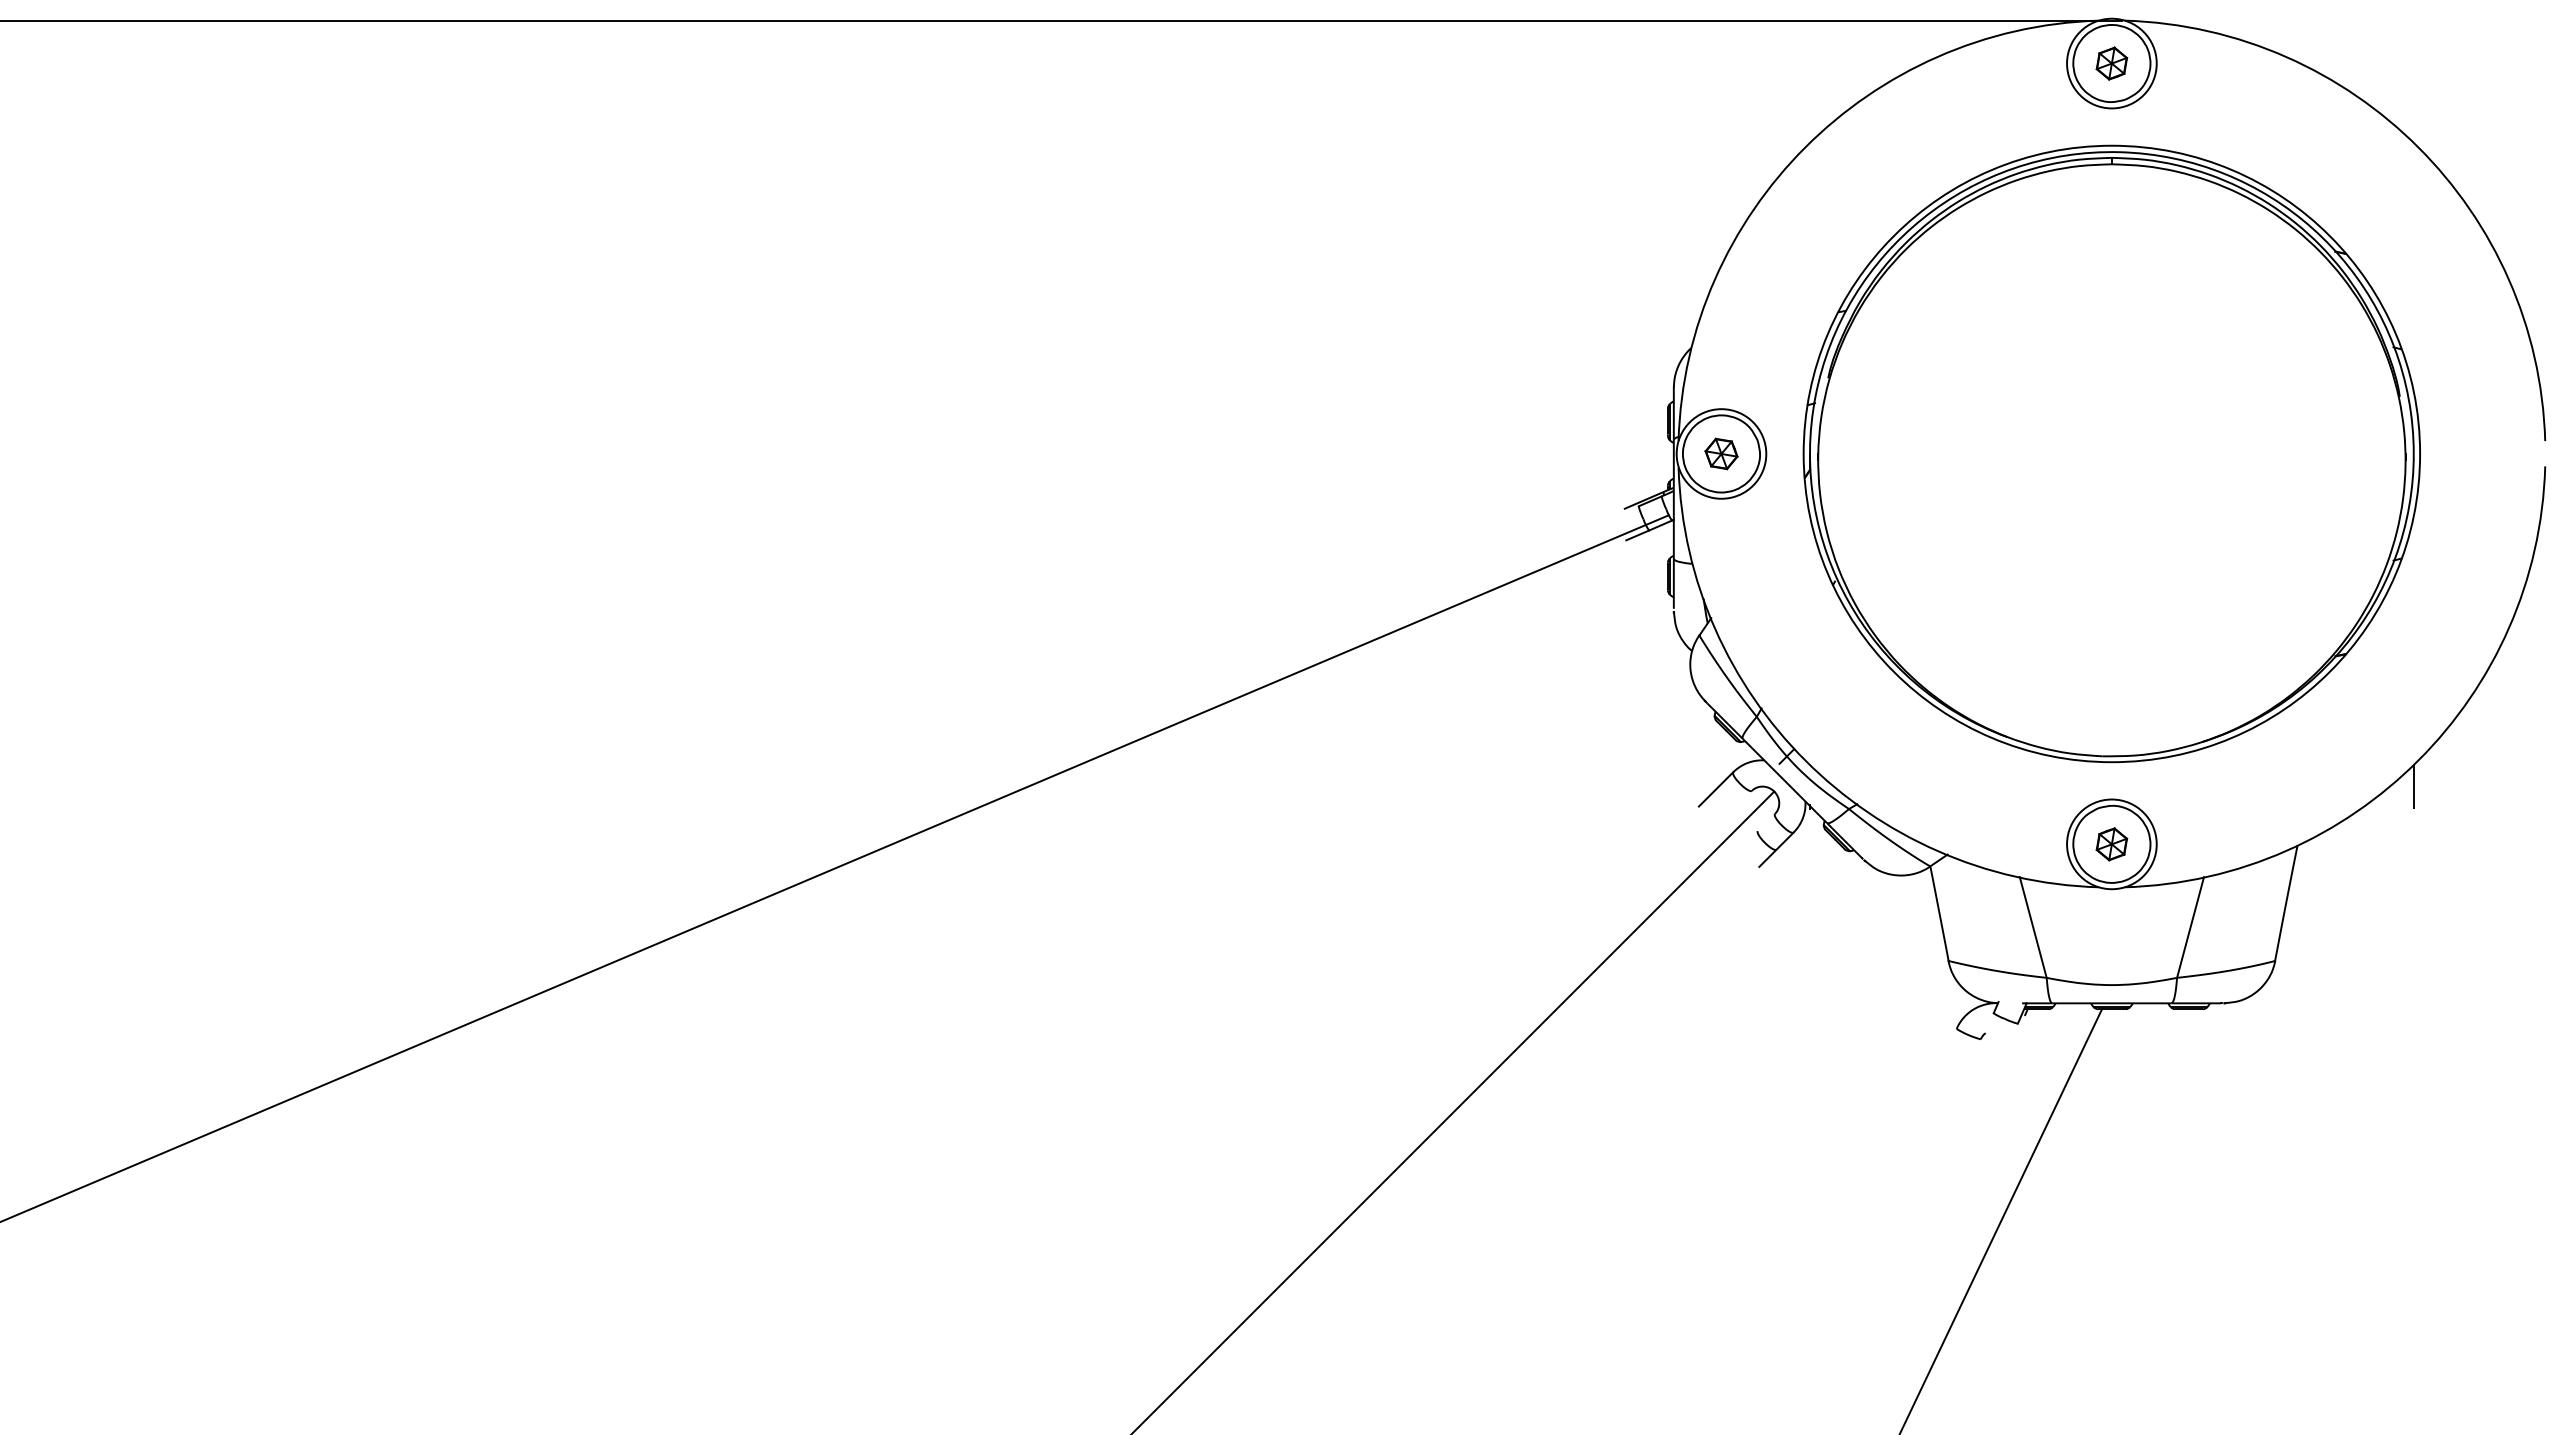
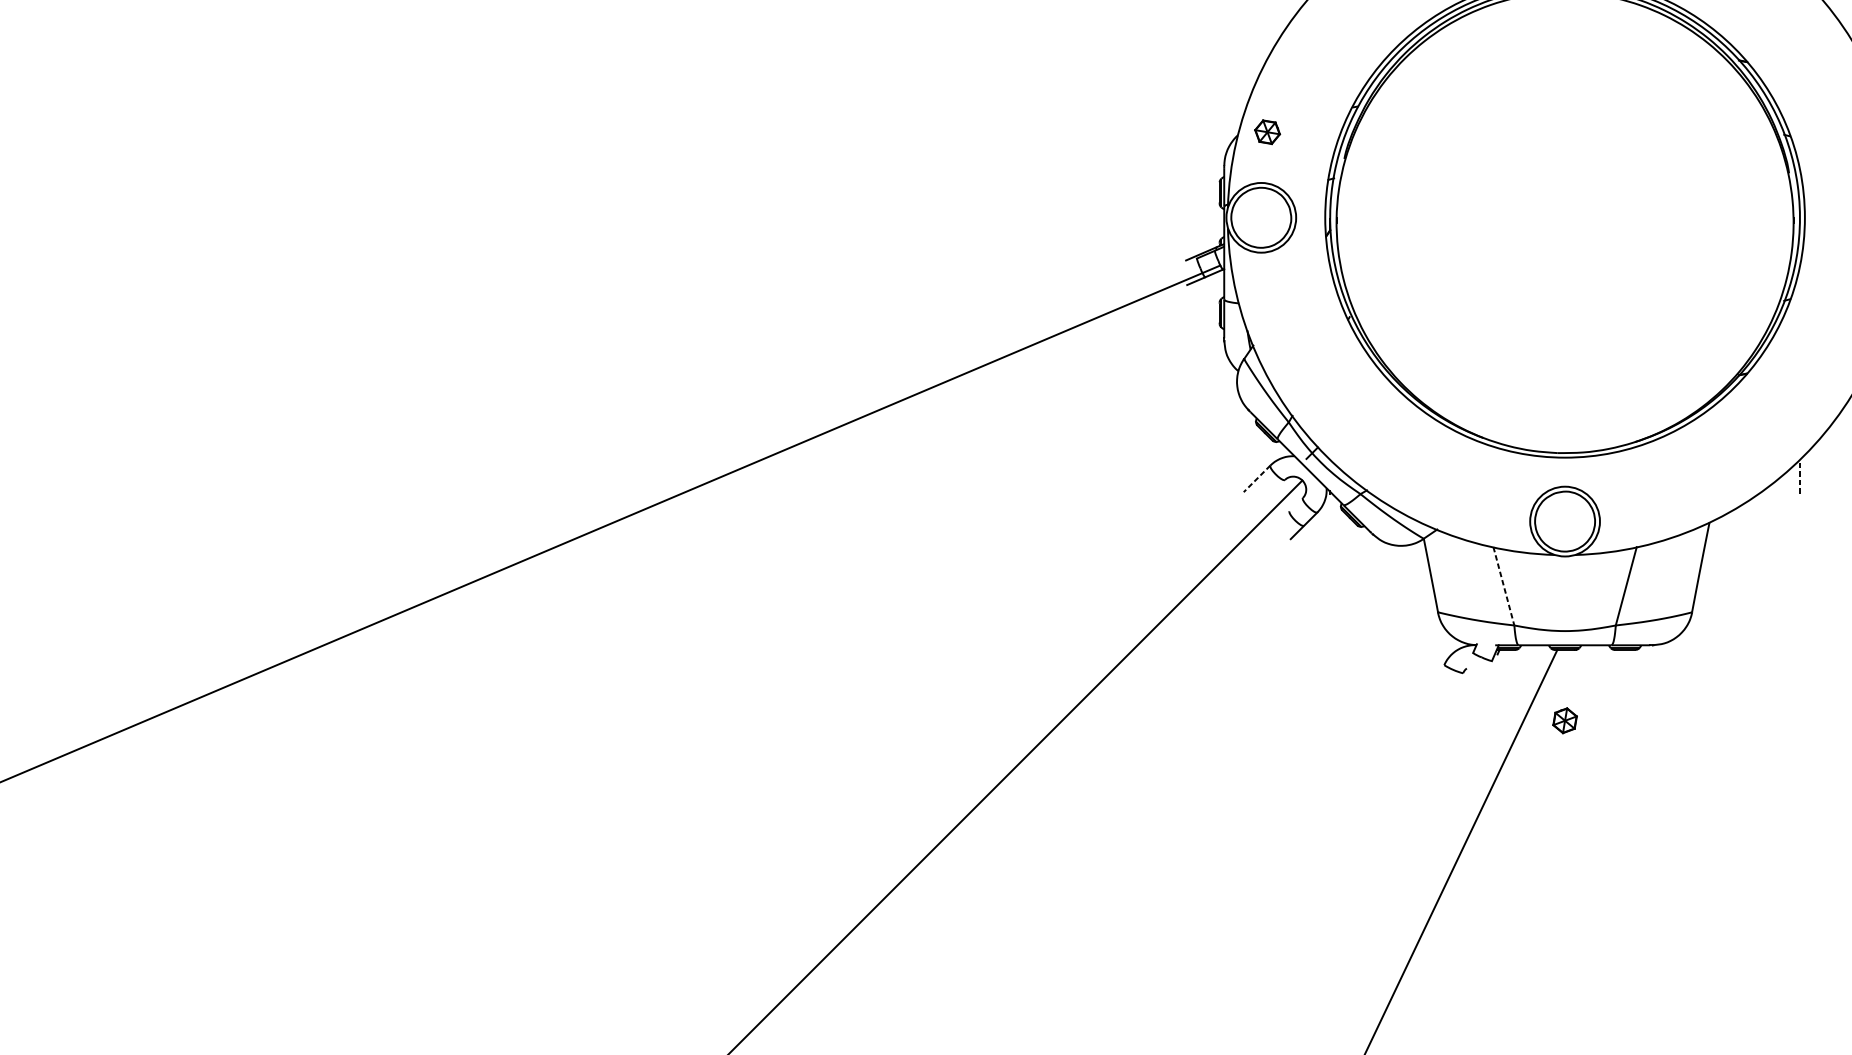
part: (1721, 453) -> (1267, 131), moved
line: (2413, 786) -> (1799, 476), solid -> dashed
line: (1715, 789) -> (1256, 478), solid -> dashed
part: (2111, 844) -> (1564, 720), moved
line: (2033, 927) -> (1504, 586), solid -> dashed

